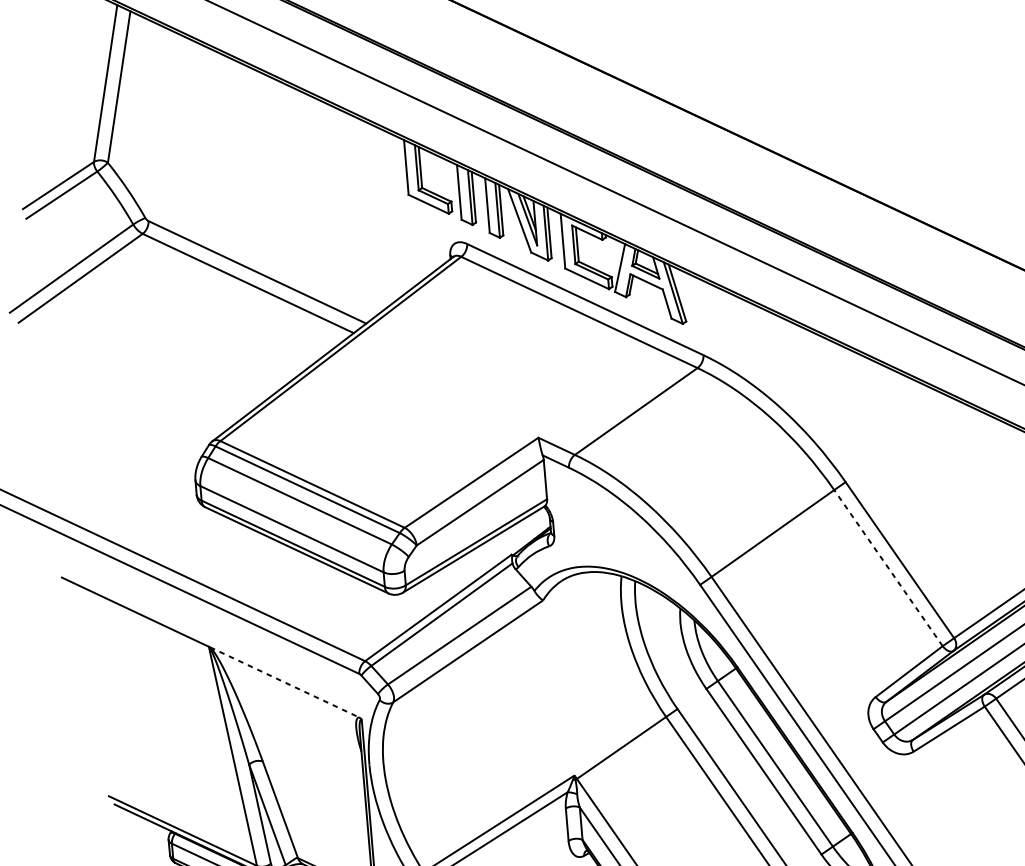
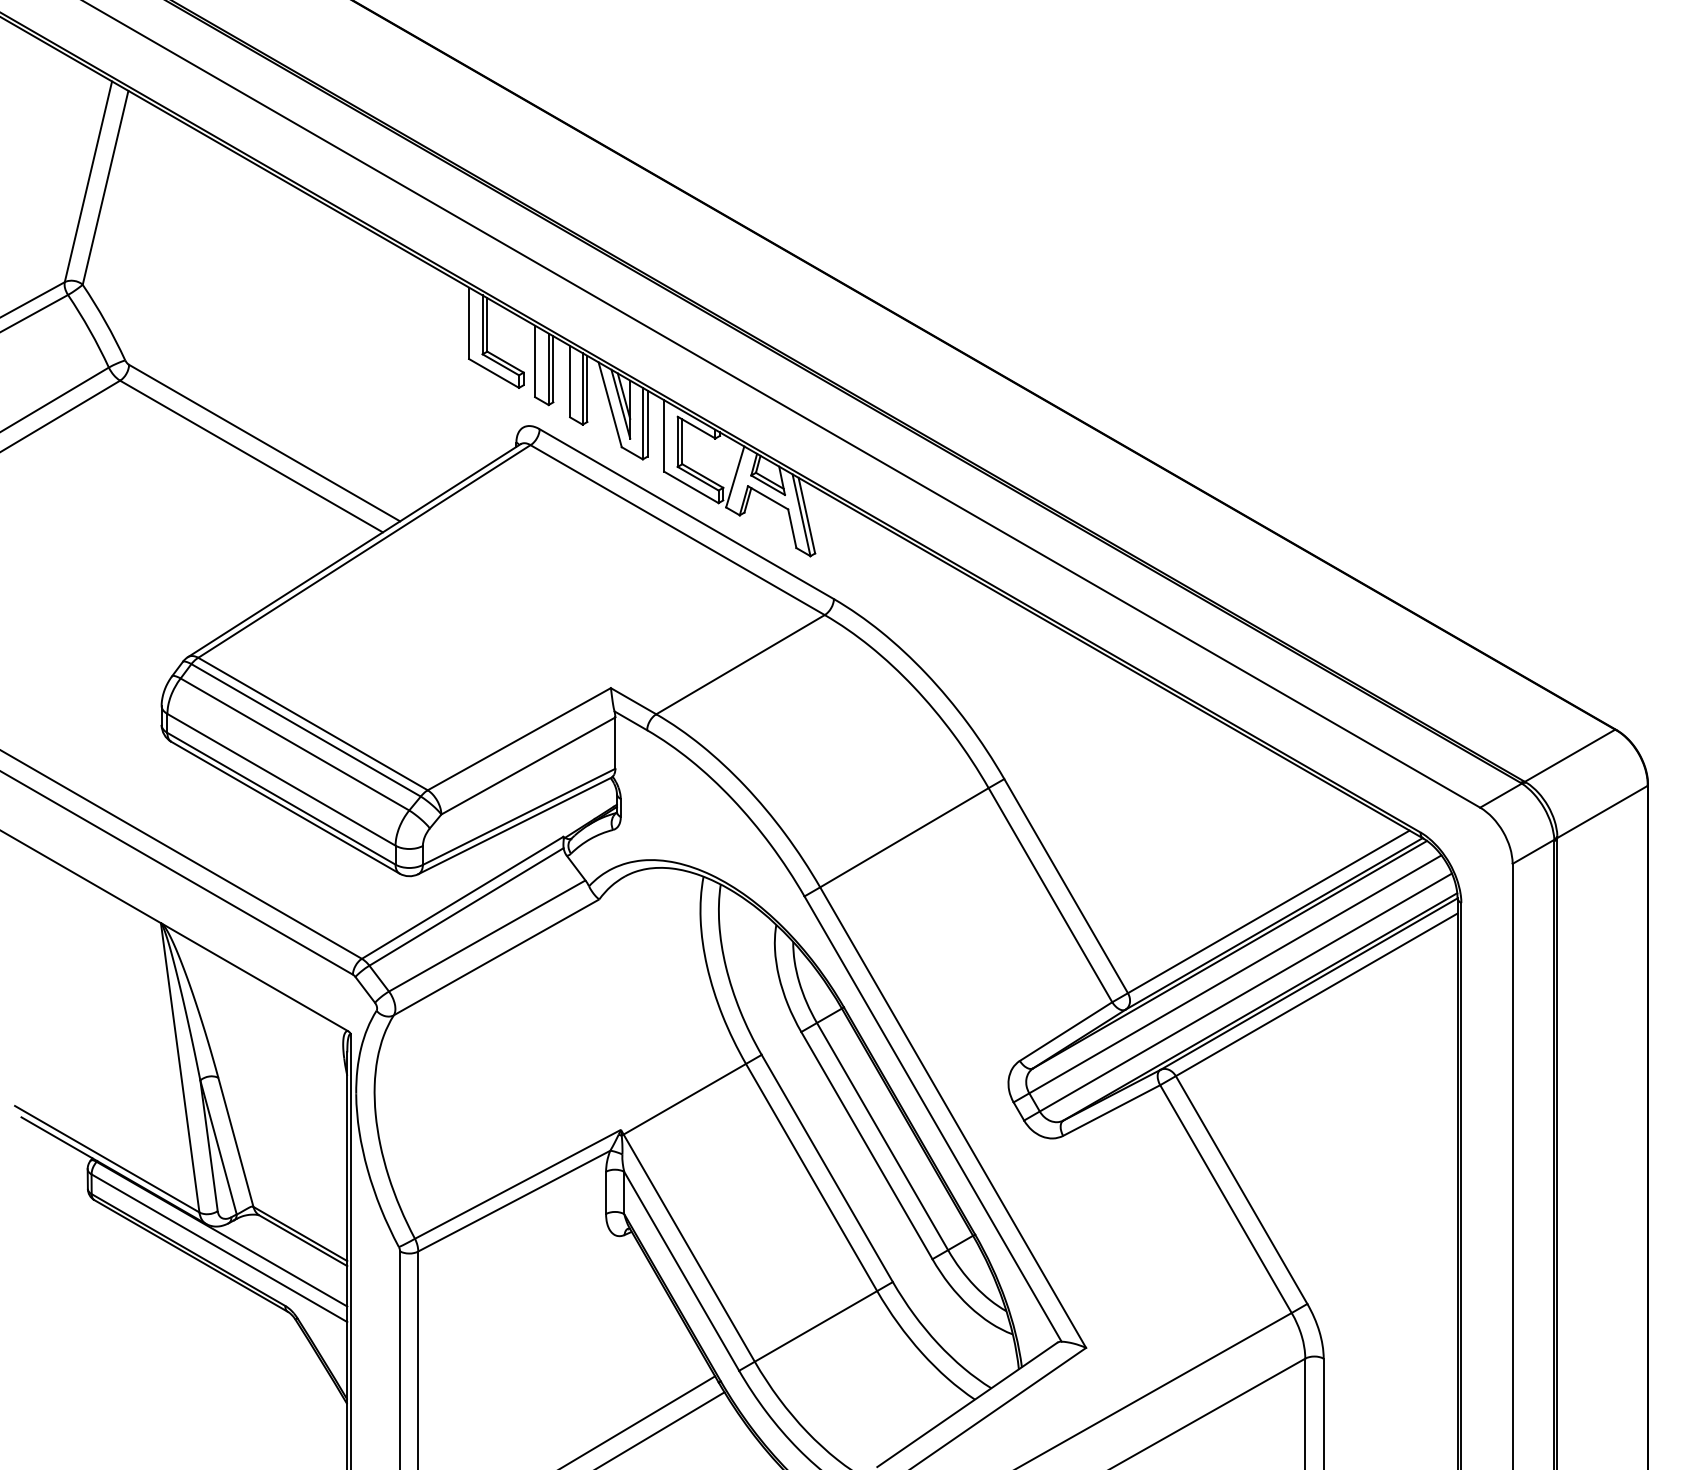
line: (888, 568) -> (1050, 895), dashed -> solid
line: (284, 682) -> (255, 977), dashed -> solid

